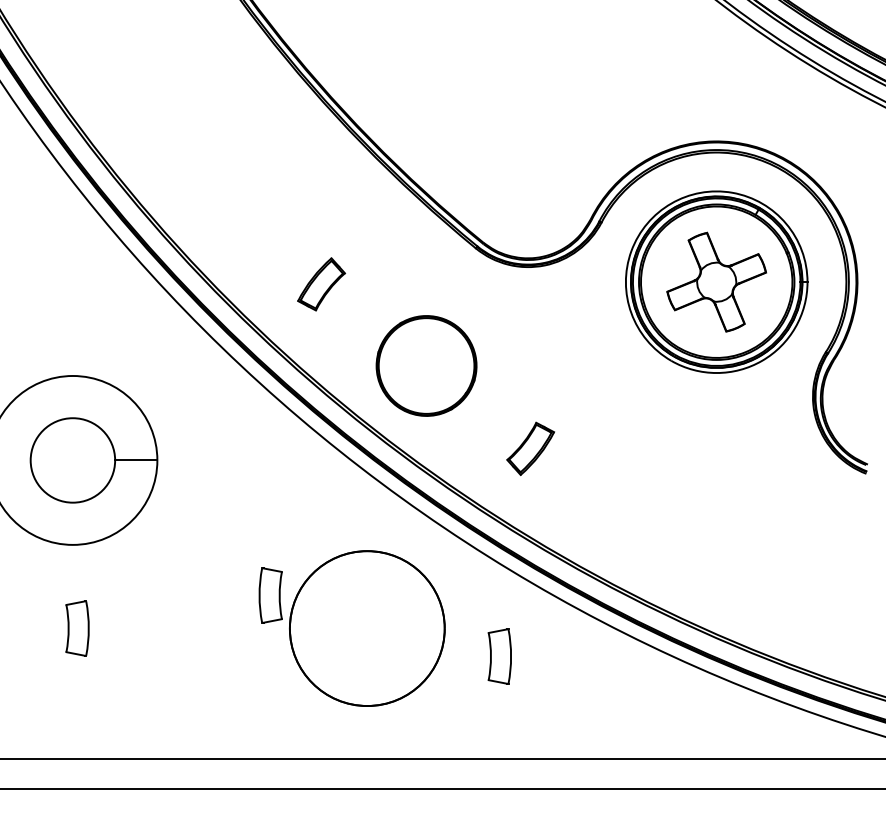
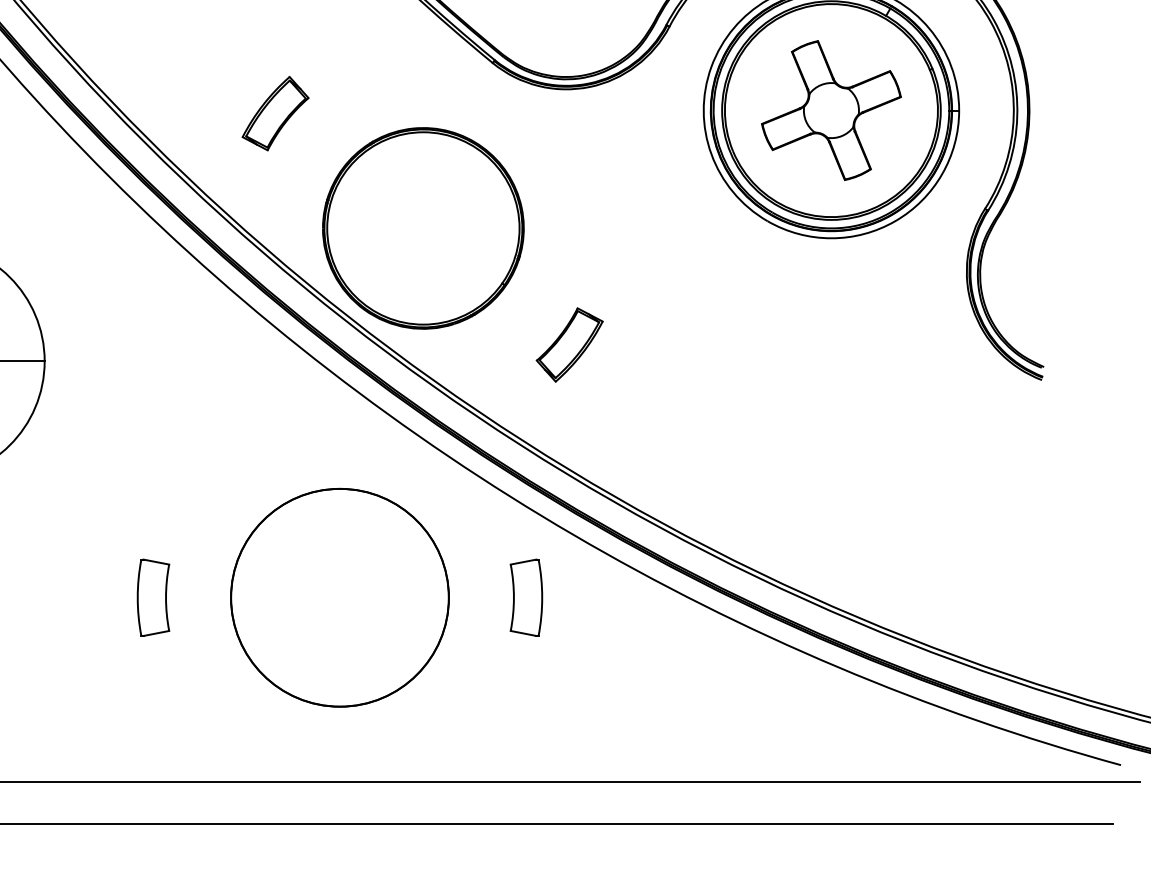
part: (426, 365) -> (423, 227), size x1.43
part: (270, 595) -> (153, 597), moved
part: (499, 656) -> (525, 597), moved

